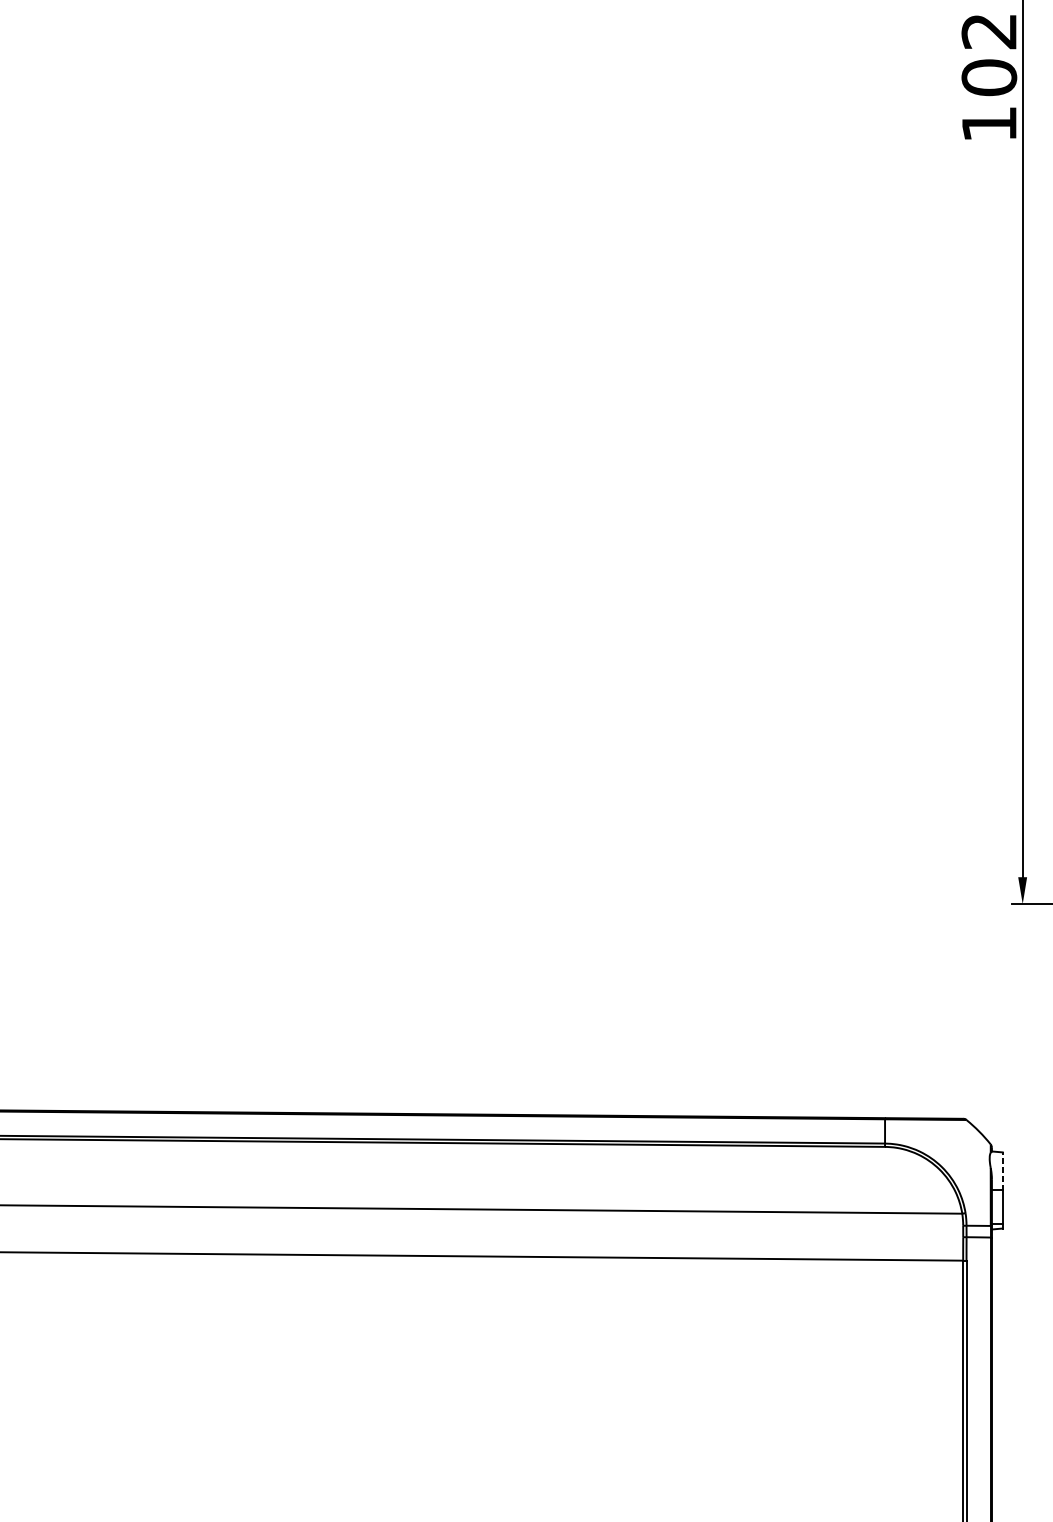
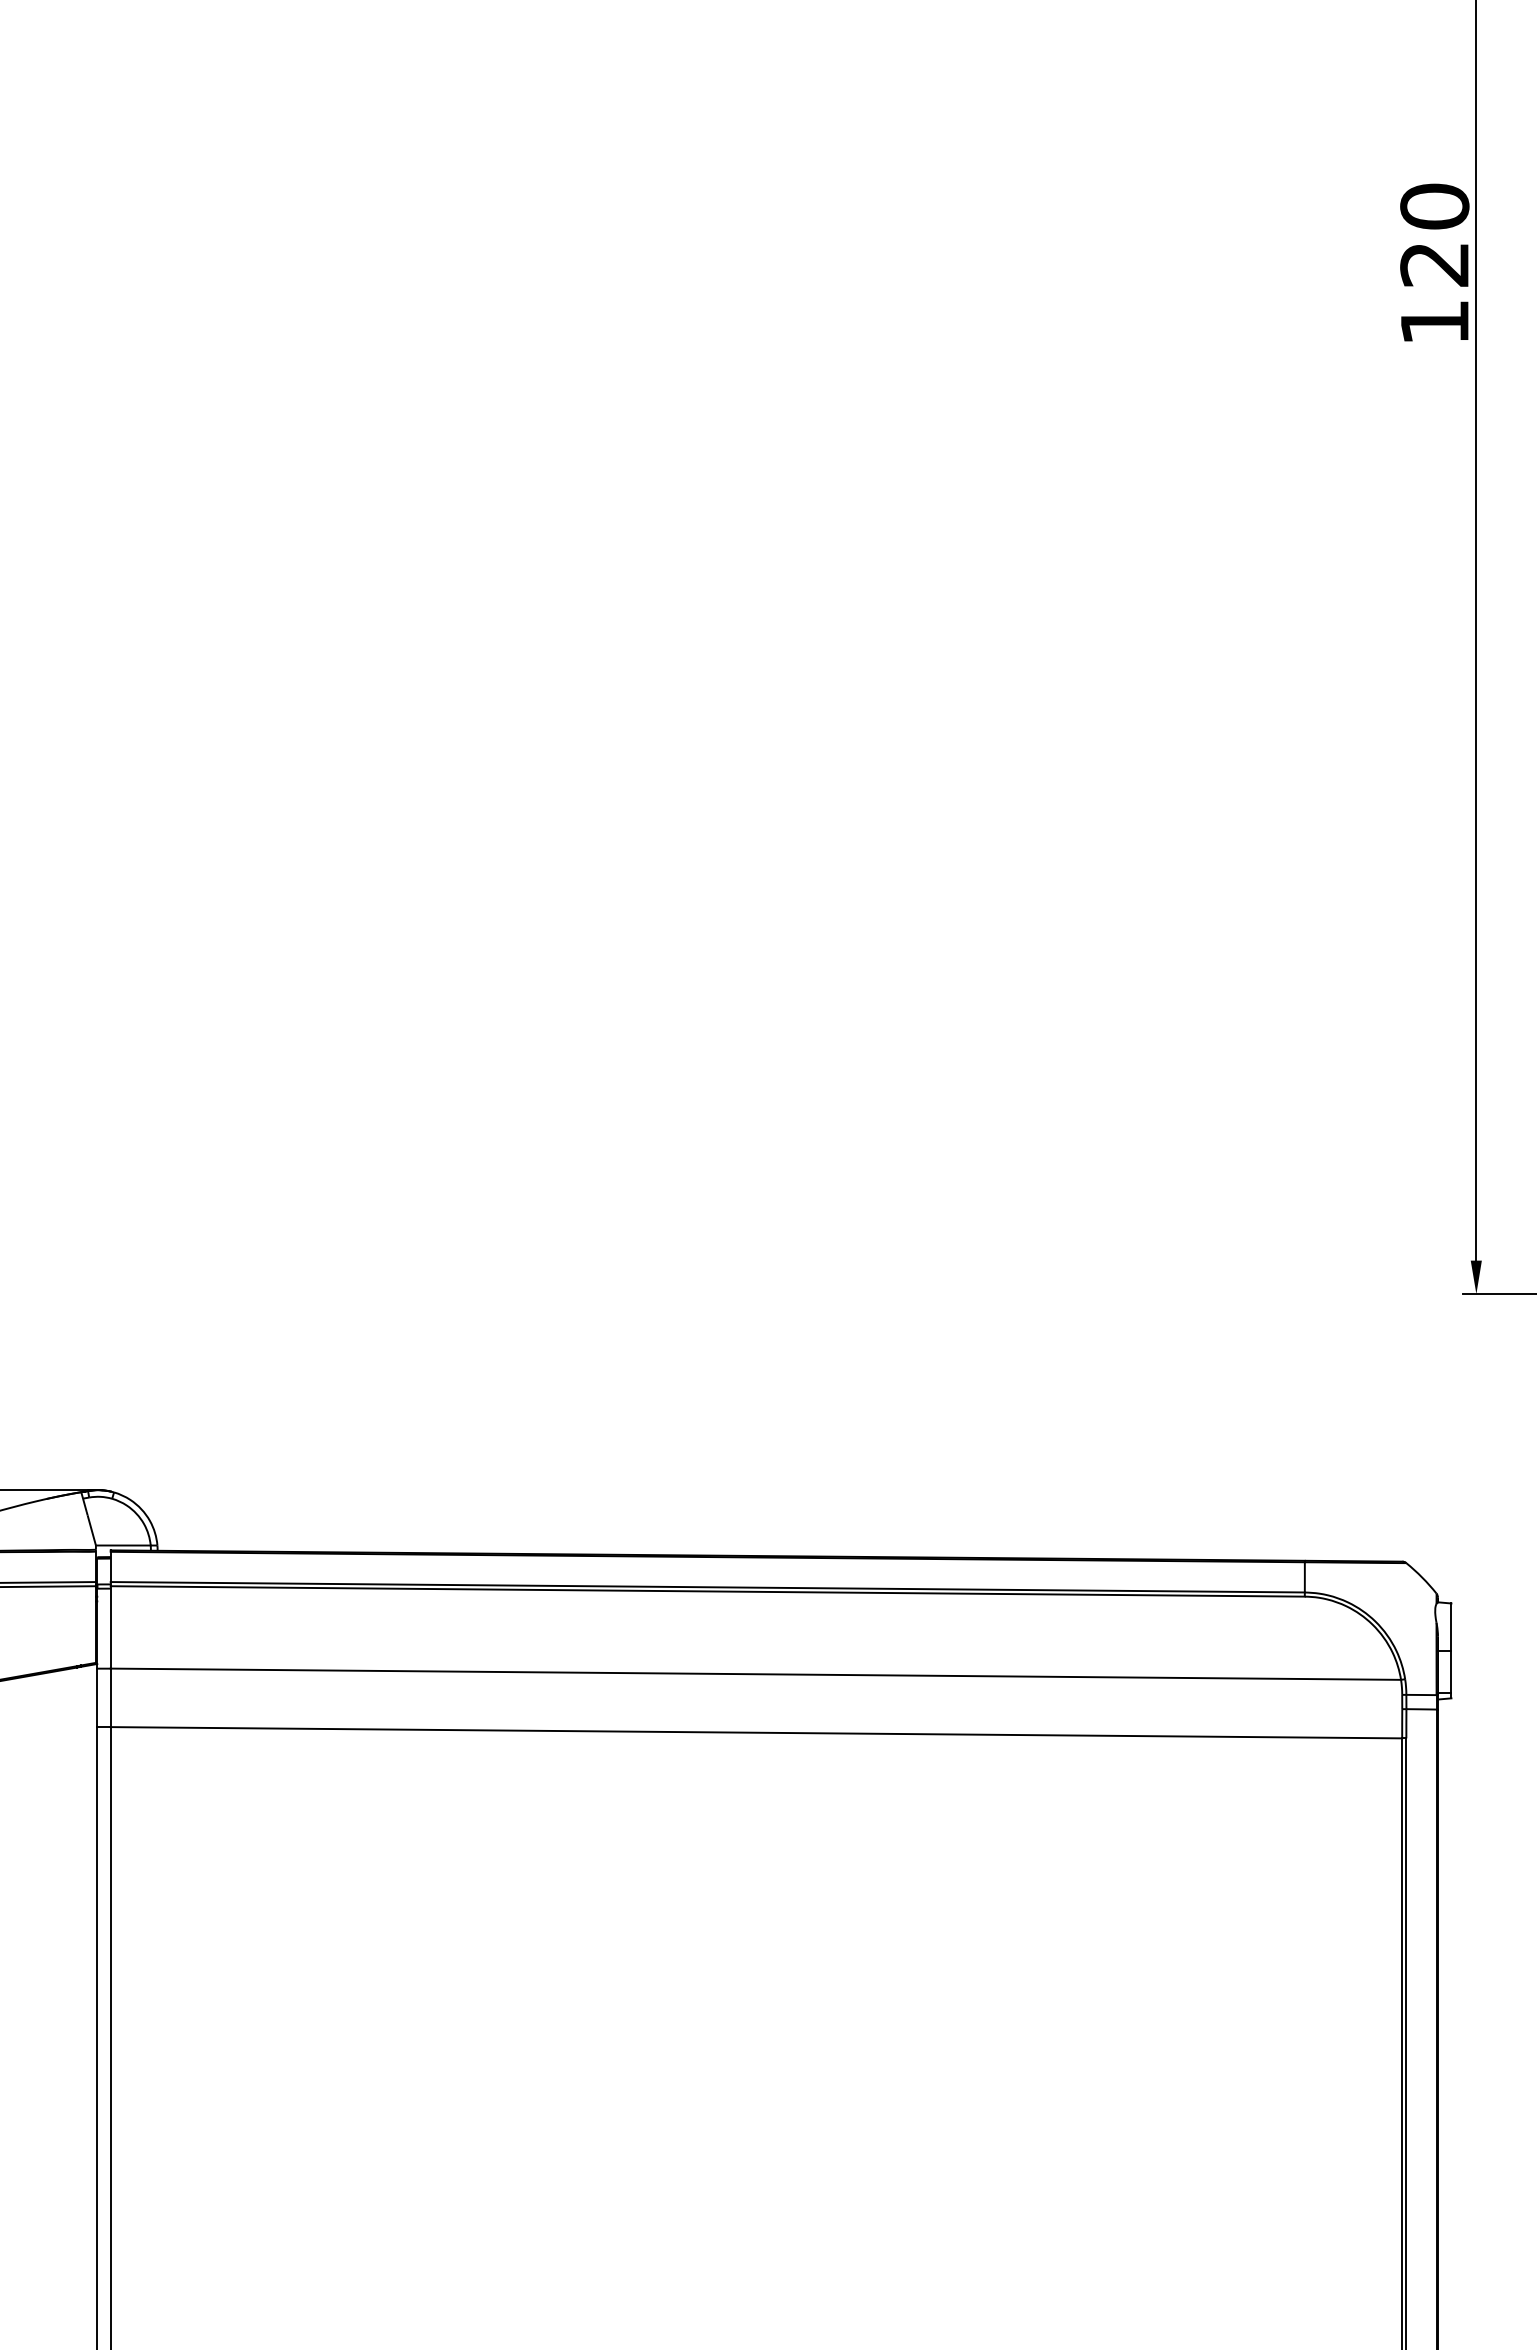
text: (989, 54) -> (1434, 235), 102 -> 120
line: (1002, 1171) -> (1451, 1627), dashed -> solid

